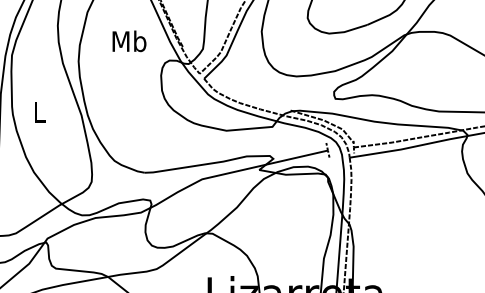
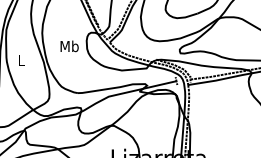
text: (129, 41) -> (69, 46), moved

